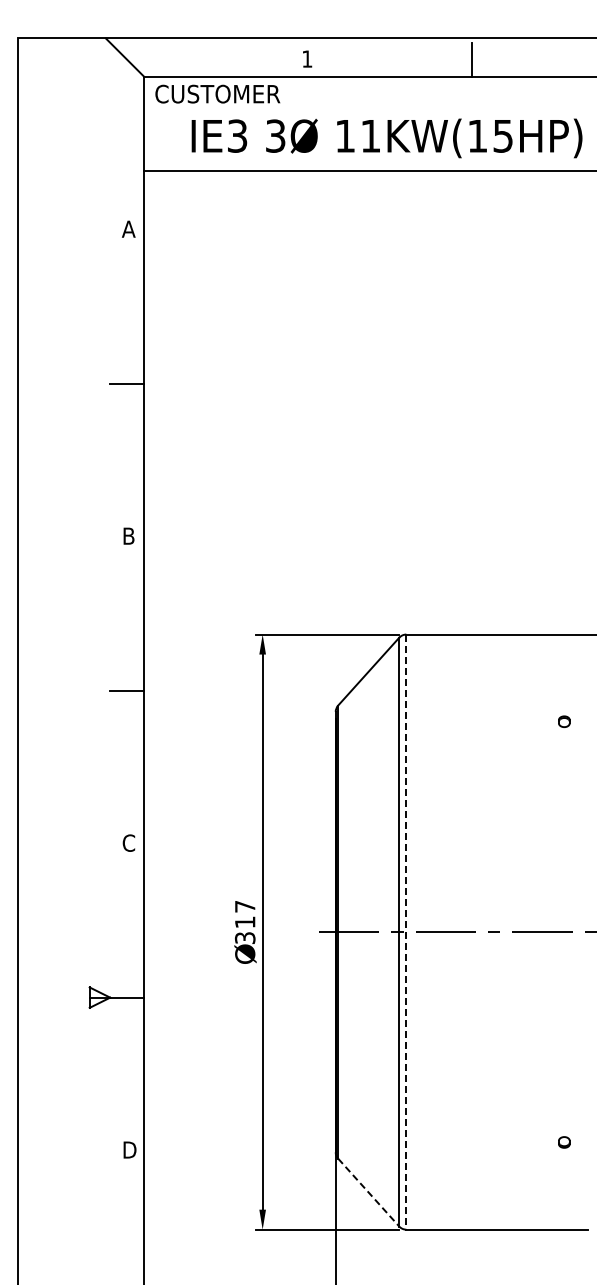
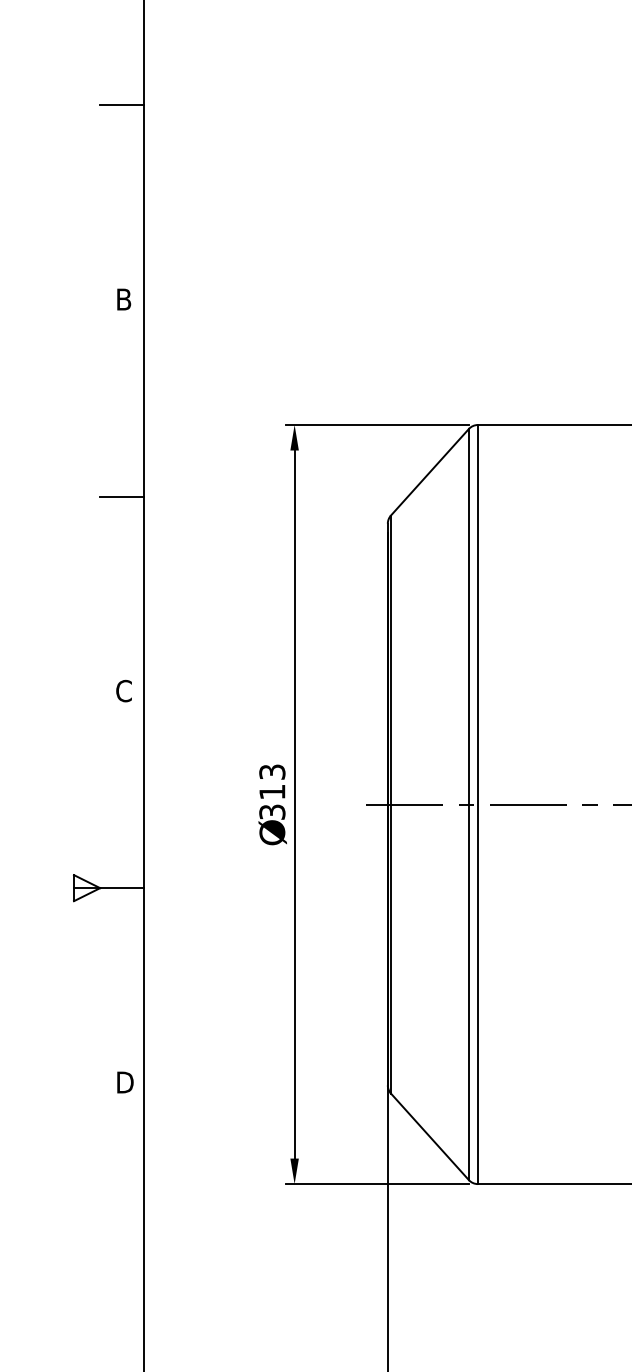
text: (244, 906) -> (271, 771), 317 -> 313
line: (406, 932) -> (478, 805), dashed -> solid
line: (368, 1192) -> (429, 1136), dashed -> solid

